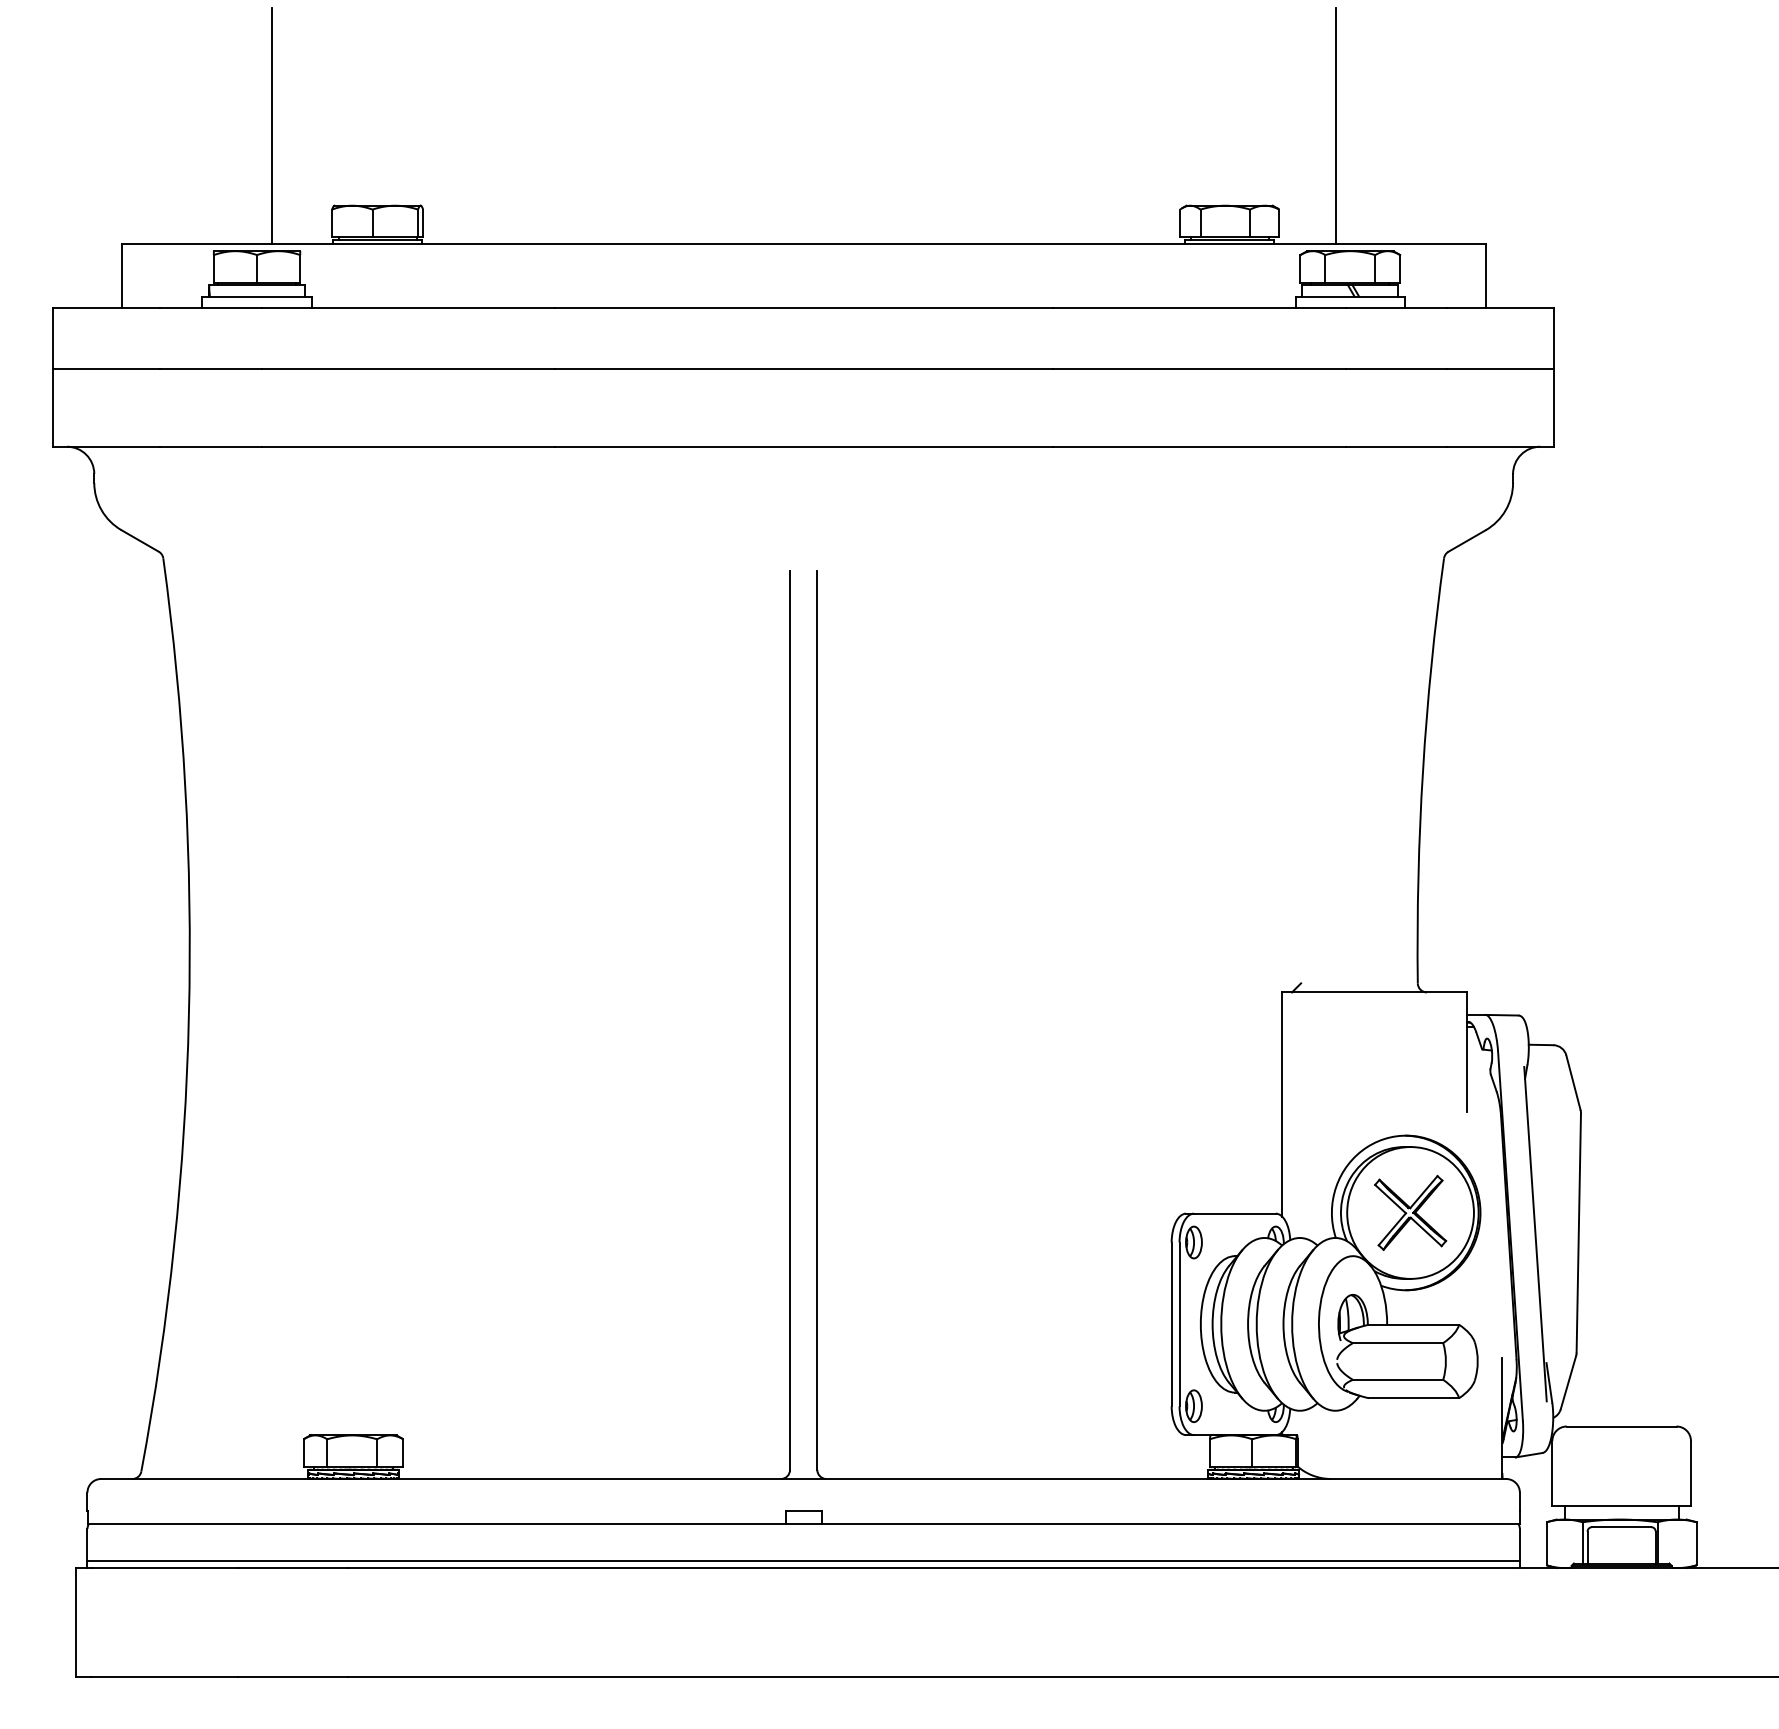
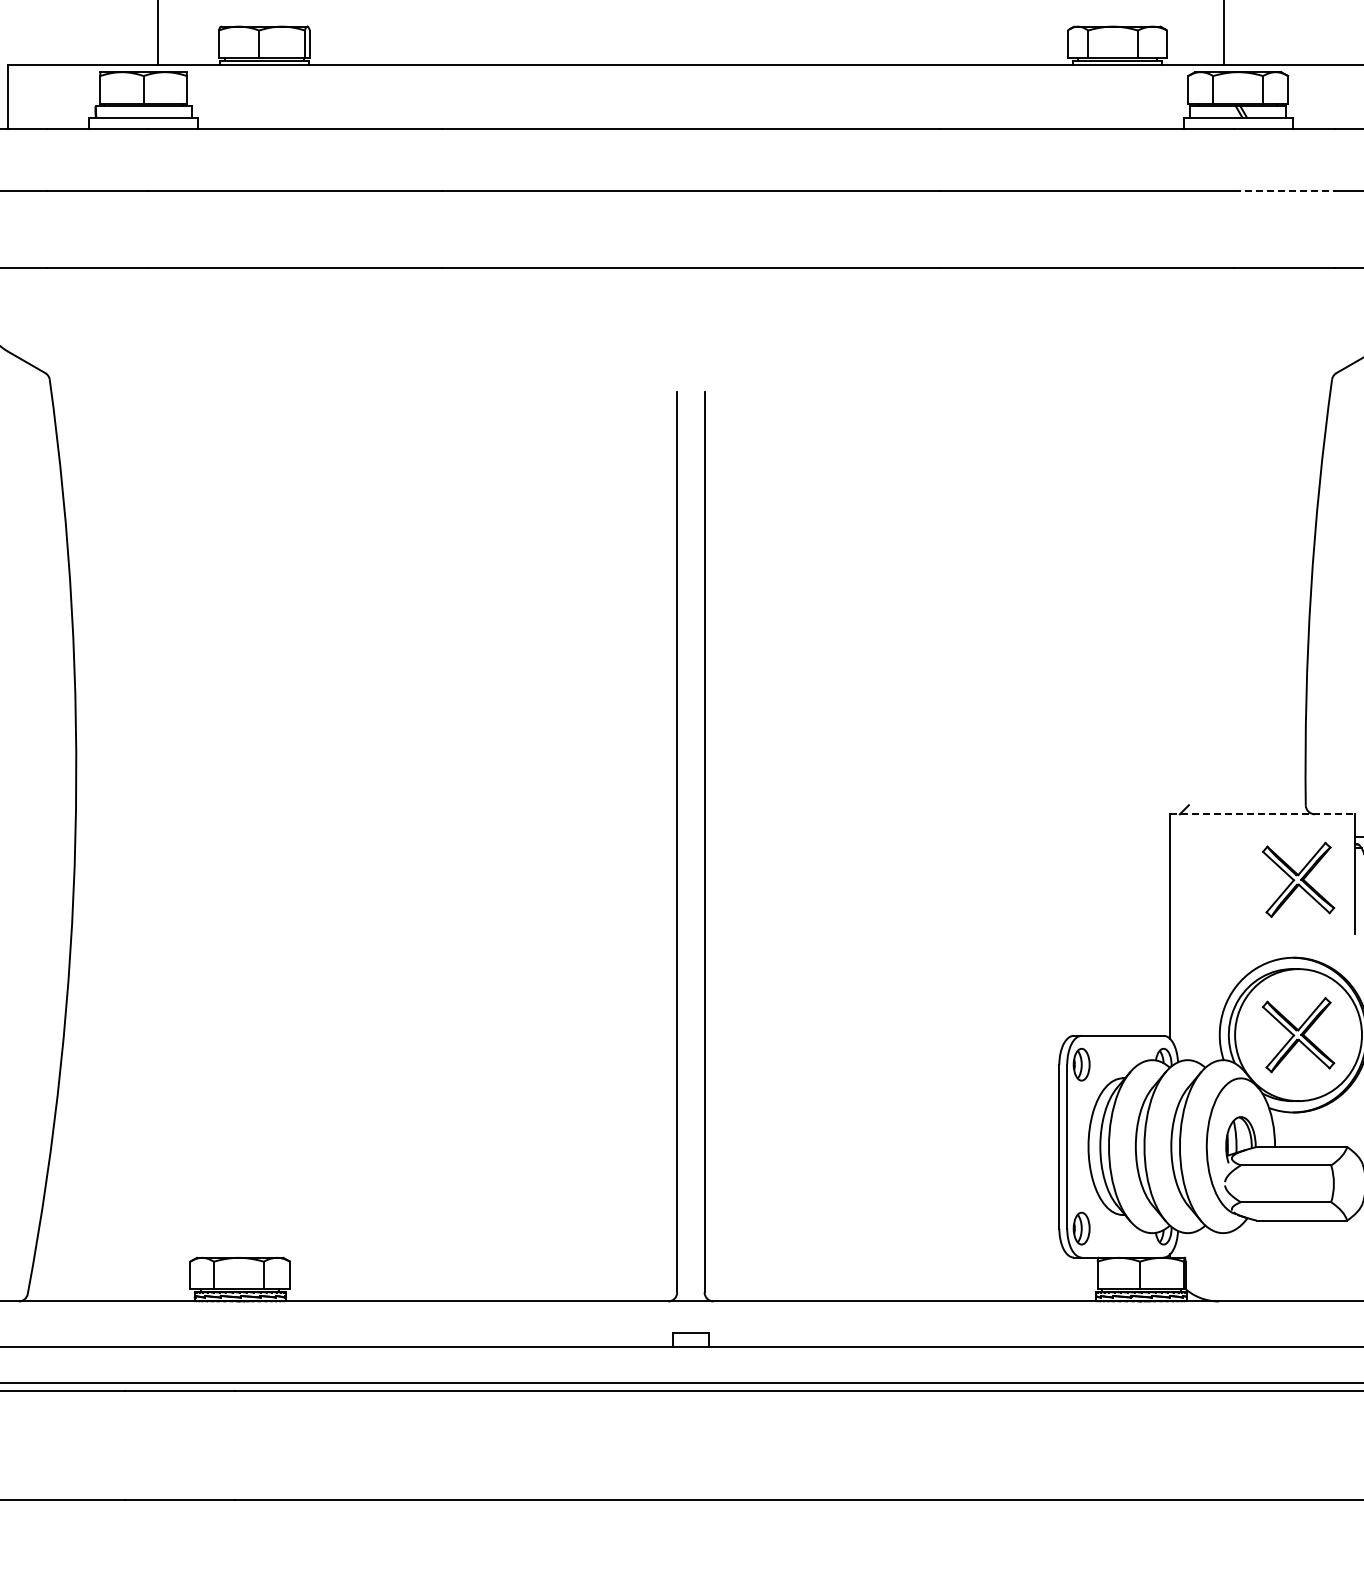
line: (1396, 369) -> (1284, 190), solid -> dashed
line: (1374, 992) -> (1262, 814), solid -> dashed
part: (1410, 1057) -> (1298, 879), added

